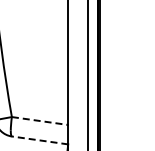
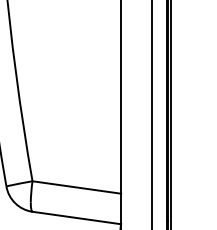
line: (40, 121) -> (77, 188), dashed -> solid
line: (39, 140) -> (75, 218), dashed -> solid

